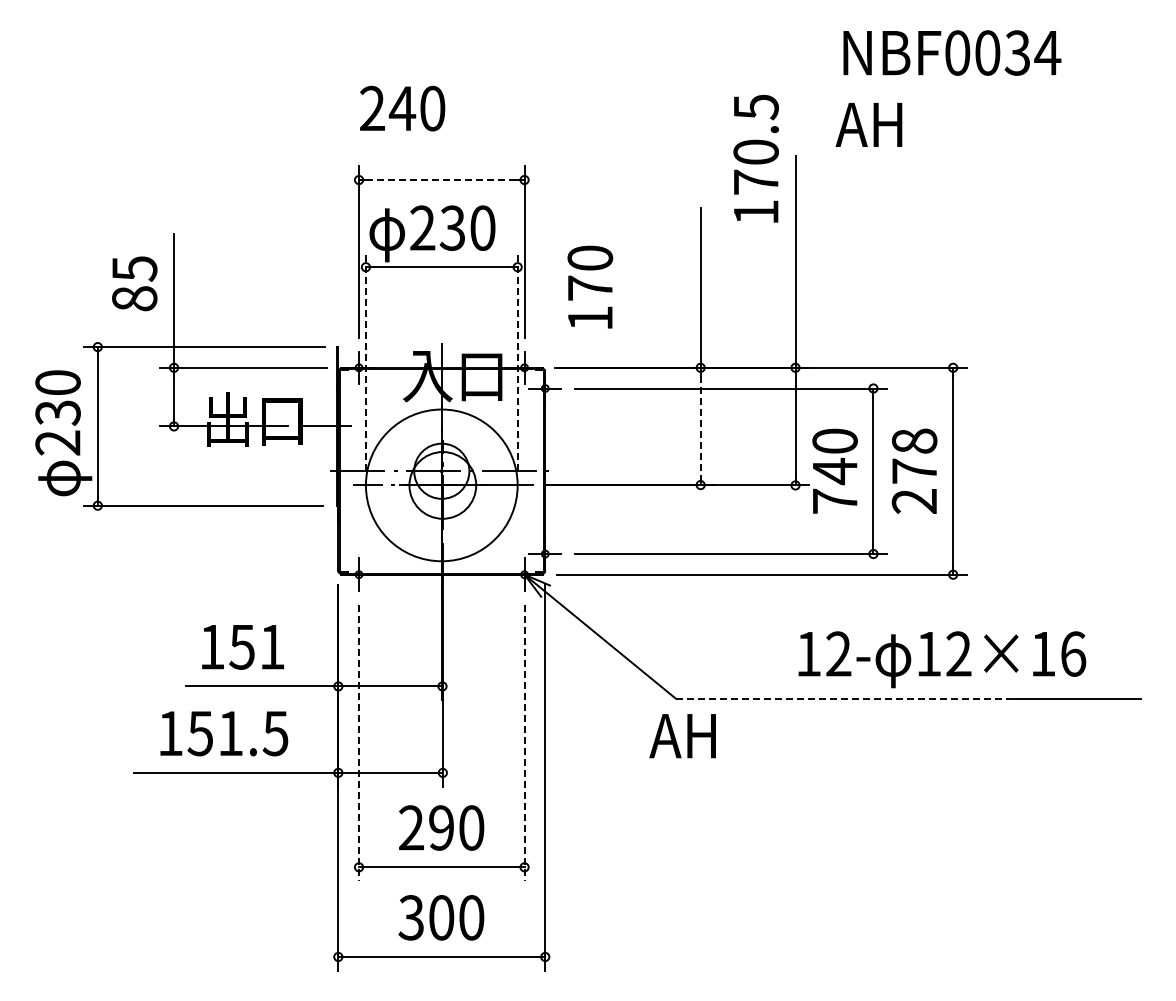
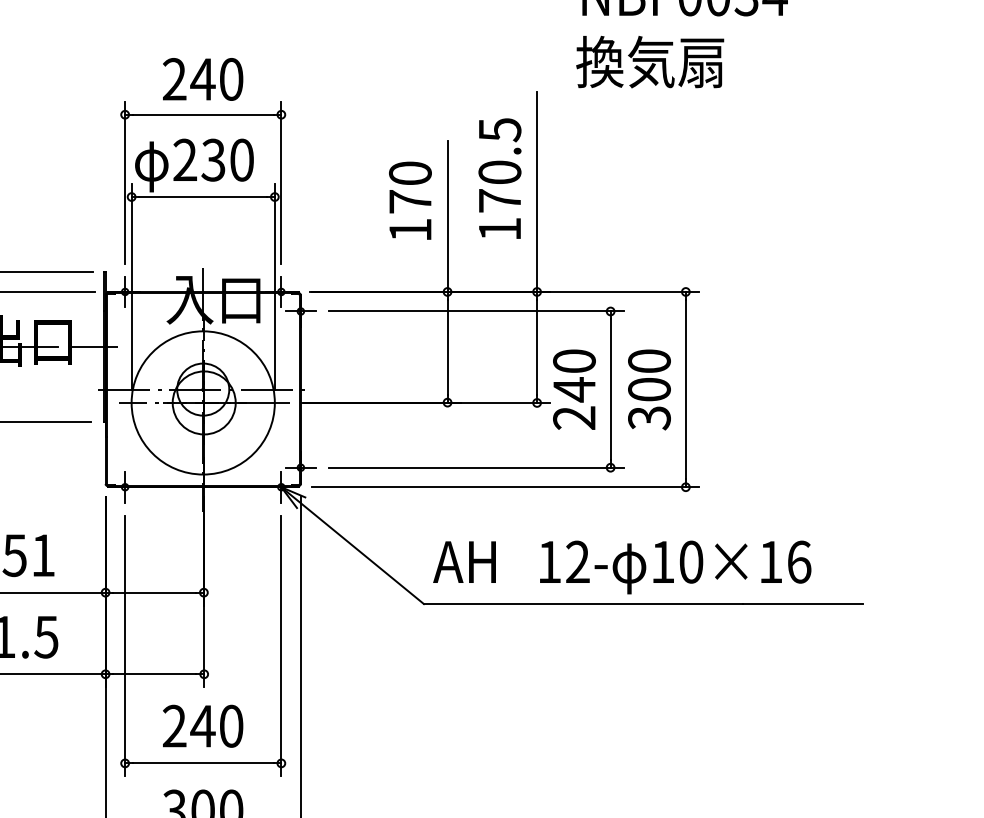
text: (402, 108) -> (202, 79), moved
text: (914, 123) -> (649, 61), AH -> 換気扇
text: (755, 158) -> (499, 178), moved
line: (441, 180) -> (202, 115), dashed -> solid
text: (590, 286) -> (410, 200), moved
line: (365, 362) -> (131, 286), dashed -> solid
line: (517, 362) -> (274, 286), dashed -> solid
line: (700, 426) -> (447, 347), dashed -> solid
text: (914, 471) -> (649, 389), 278 -> 300
text: (834, 500) -> (573, 417), 740 -> 240
text: (958, 653) -> (690, 561), 12×16 -> 10×16
line: (845, 698) -> (584, 604), dashed -> solid
text: (682, 736) -> (464, 562), moved
line: (359, 743) -> (125, 646), dashed -> solid
line: (524, 743) -> (281, 646), dashed -> solid
text: (441, 827) -> (202, 725), 290 -> 240

